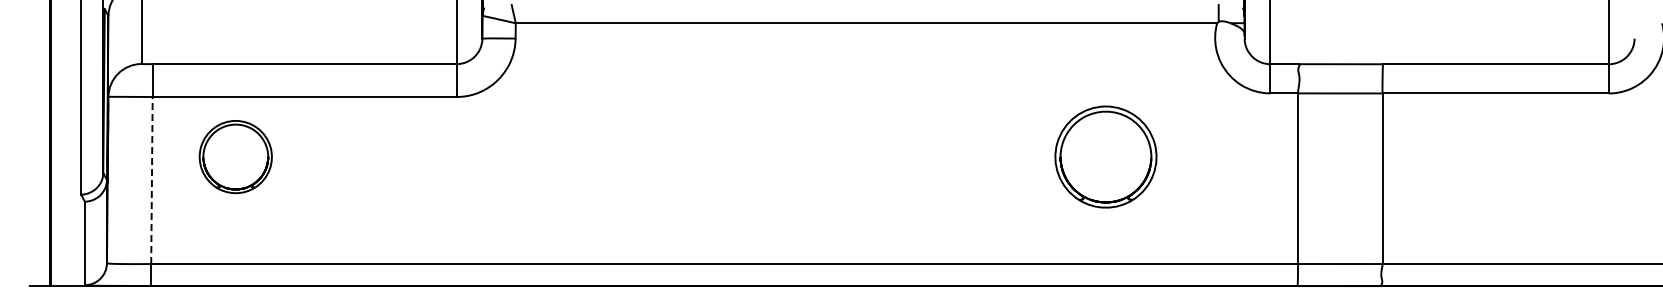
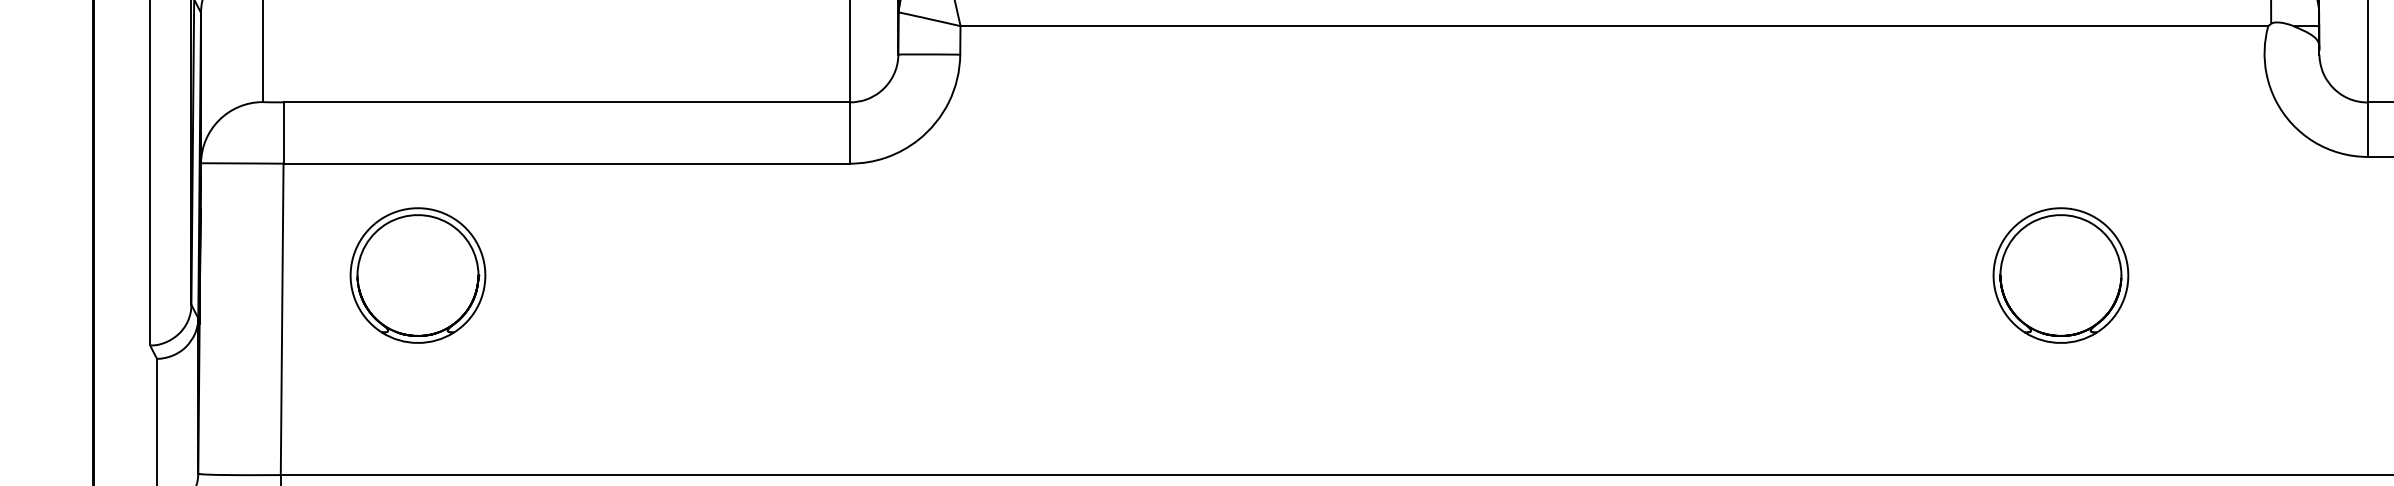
part: (235, 156) -> (417, 274), moved
part: (1105, 156) -> (2060, 274), size x0.71
line: (151, 180) -> (281, 319), dashed -> solid

